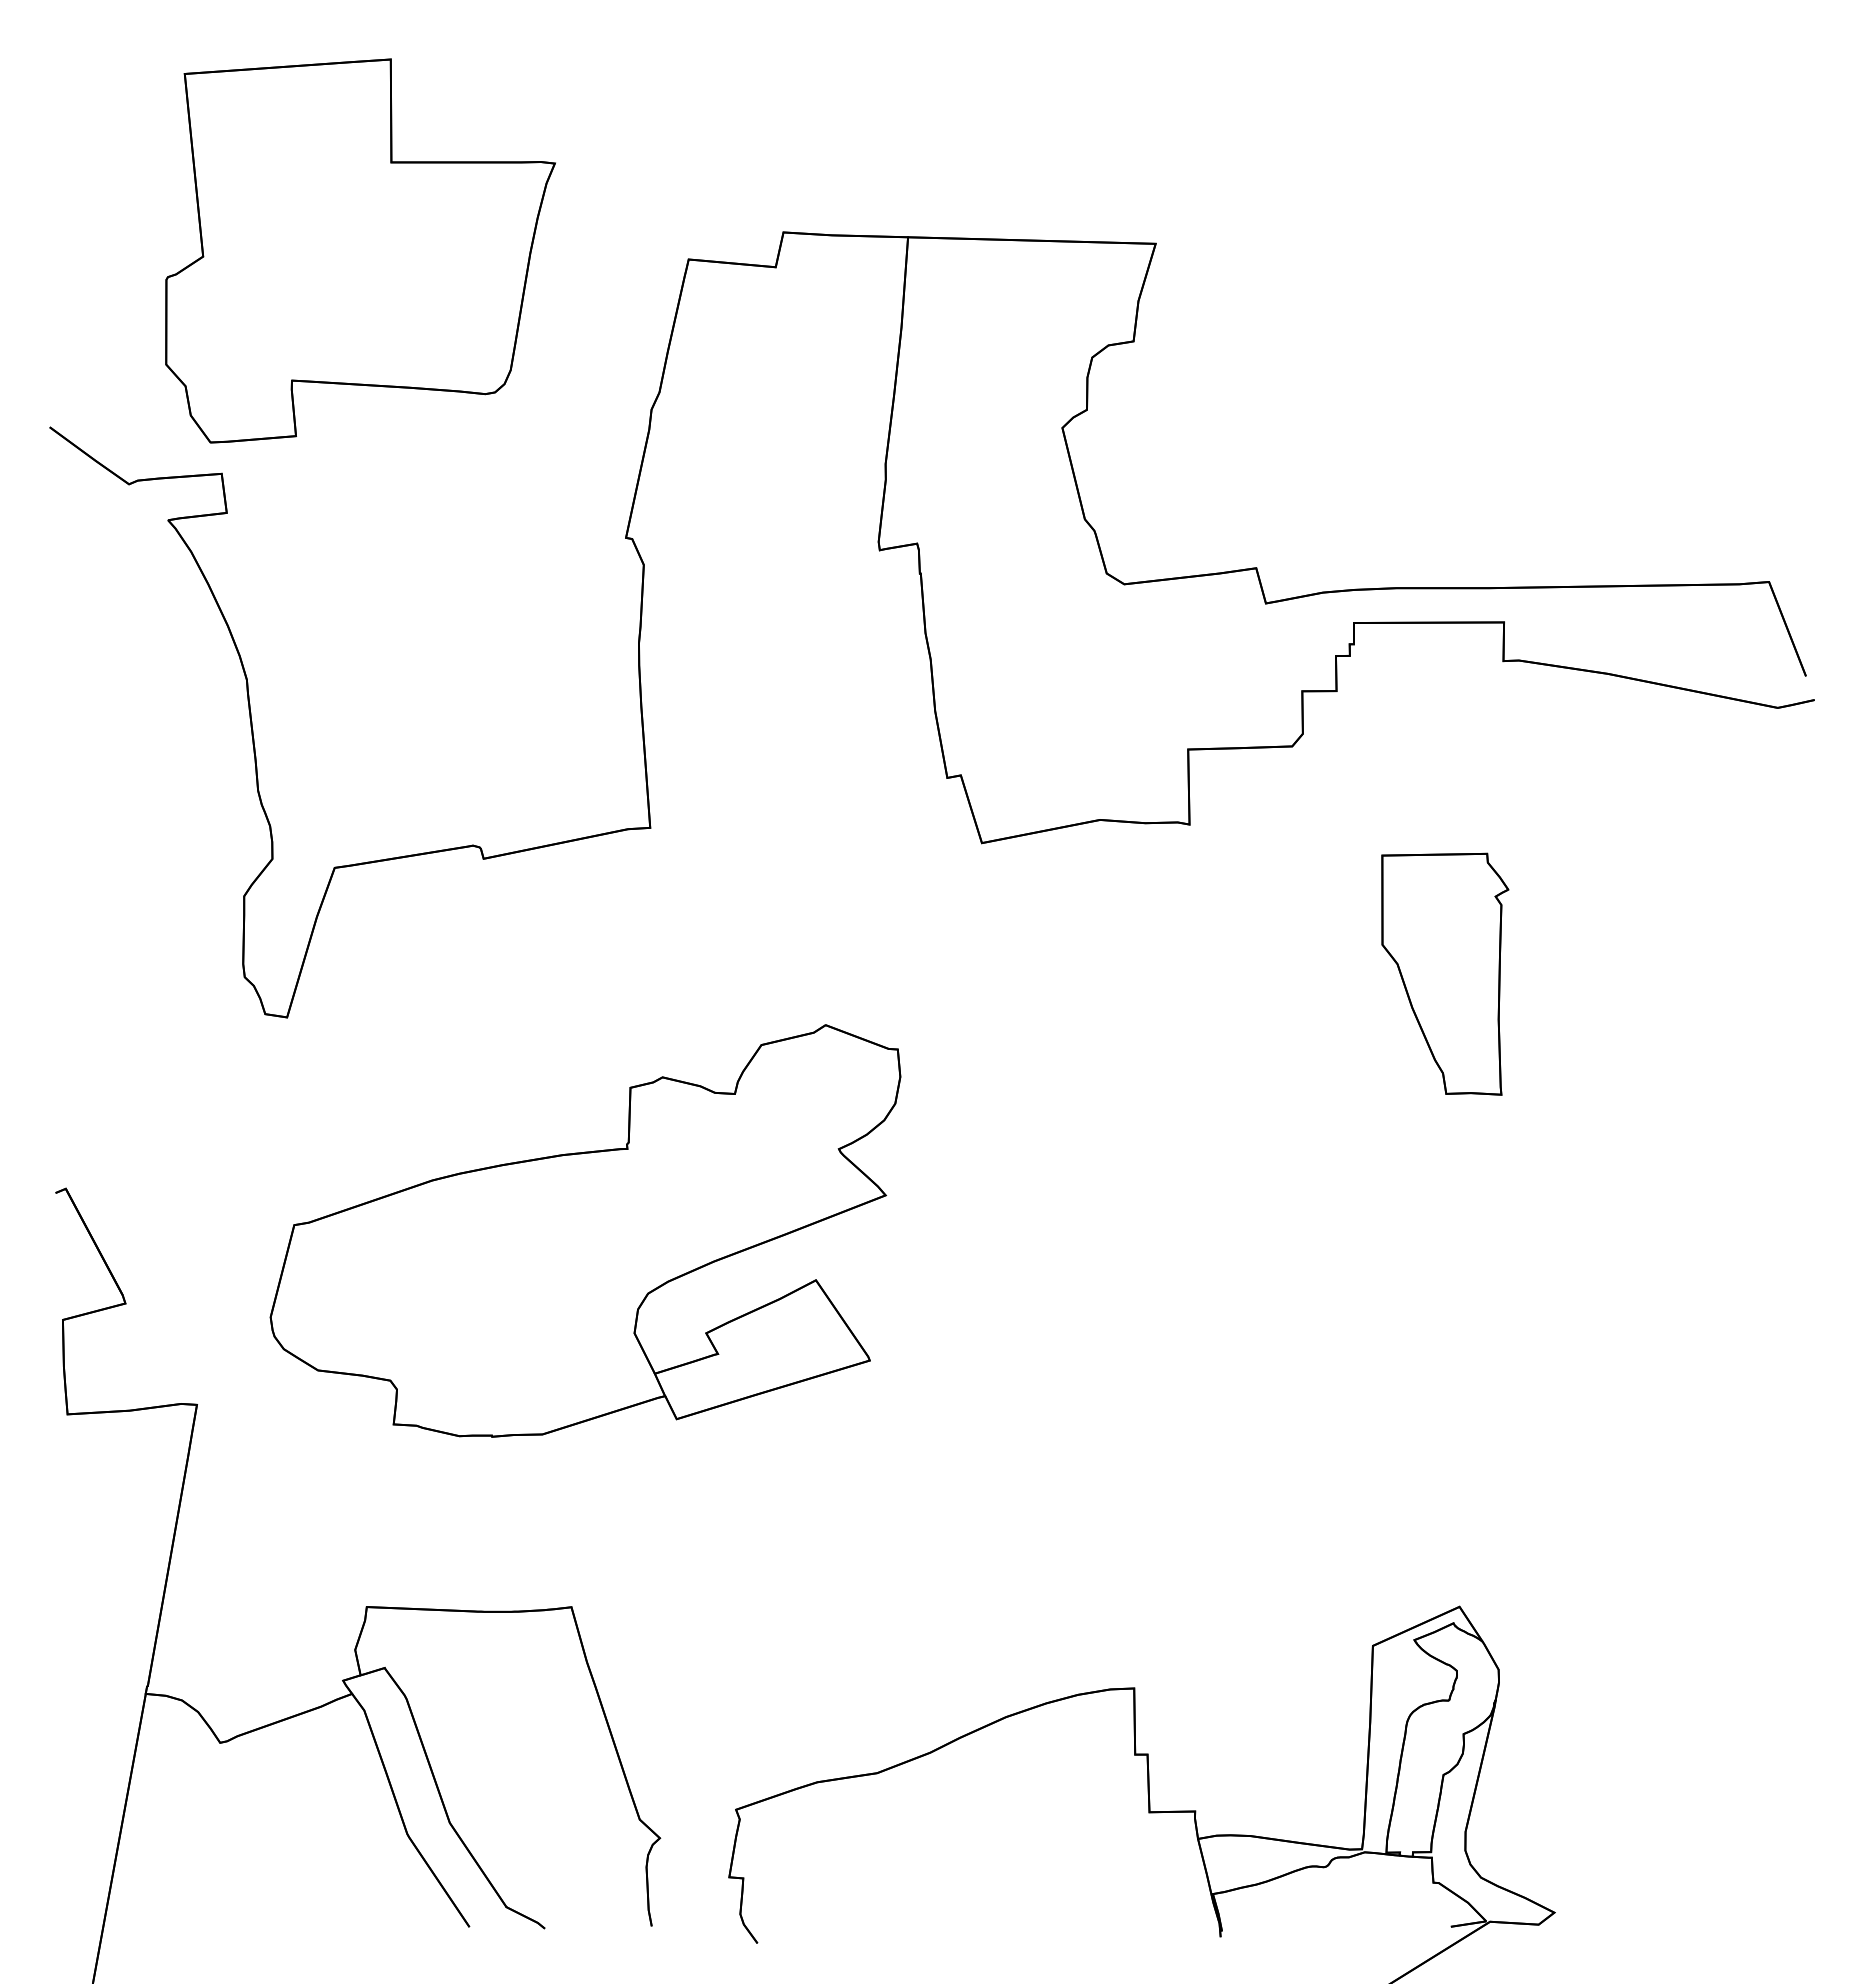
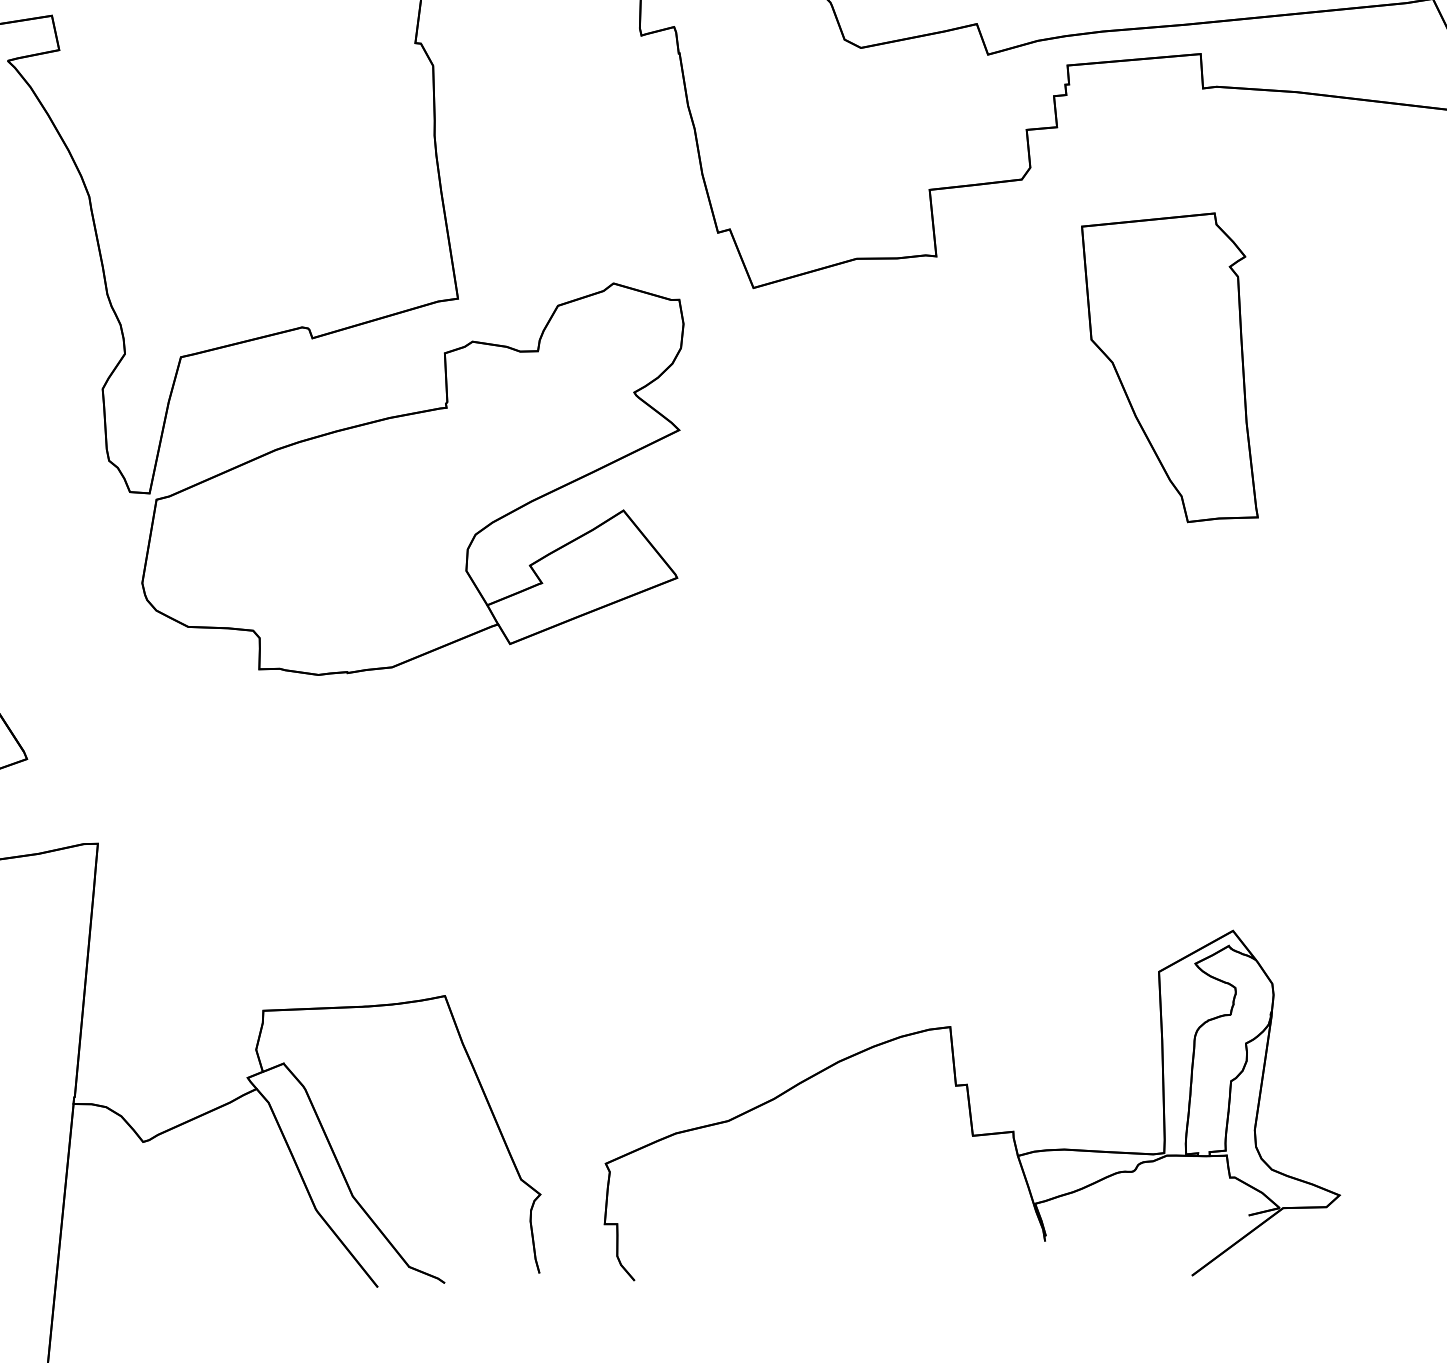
part: (1445, 974) -> (1174, 370), size x1.43
part: (585, 1230) -> (415, 483), moved

